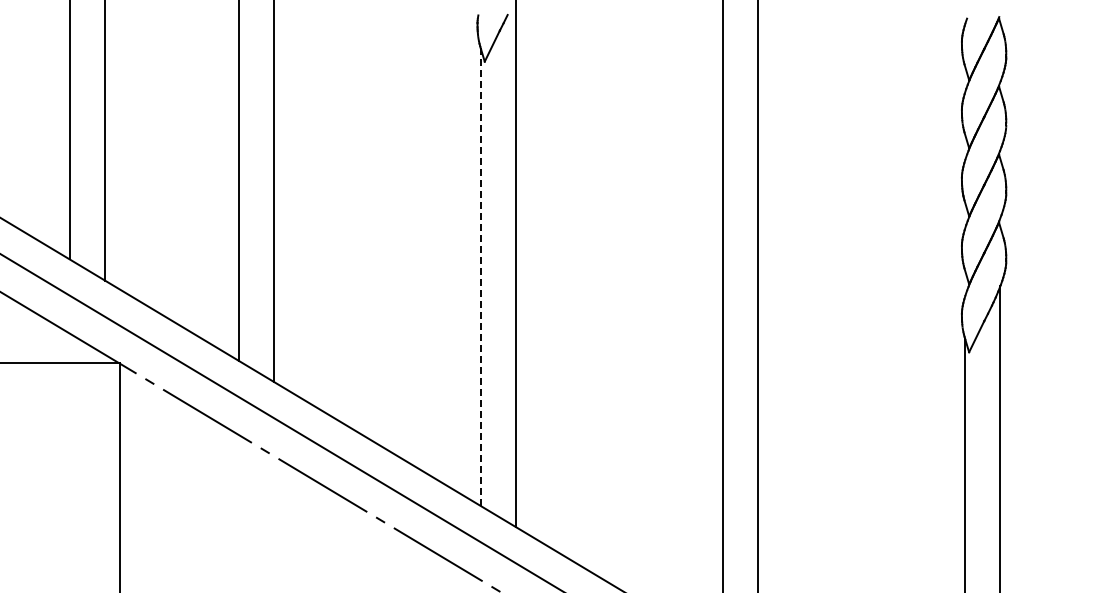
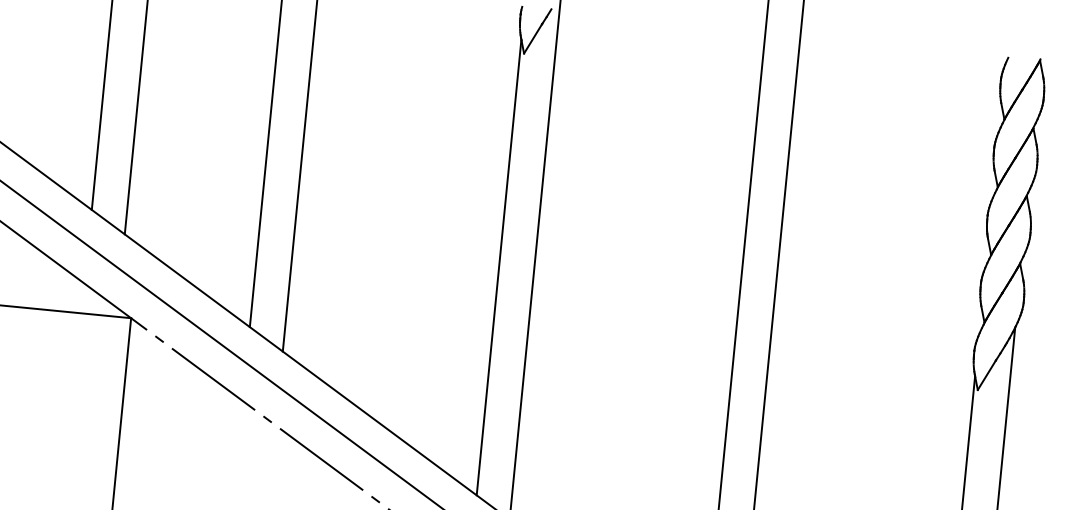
line: (480, 277) -> (498, 267), dashed -> solid

